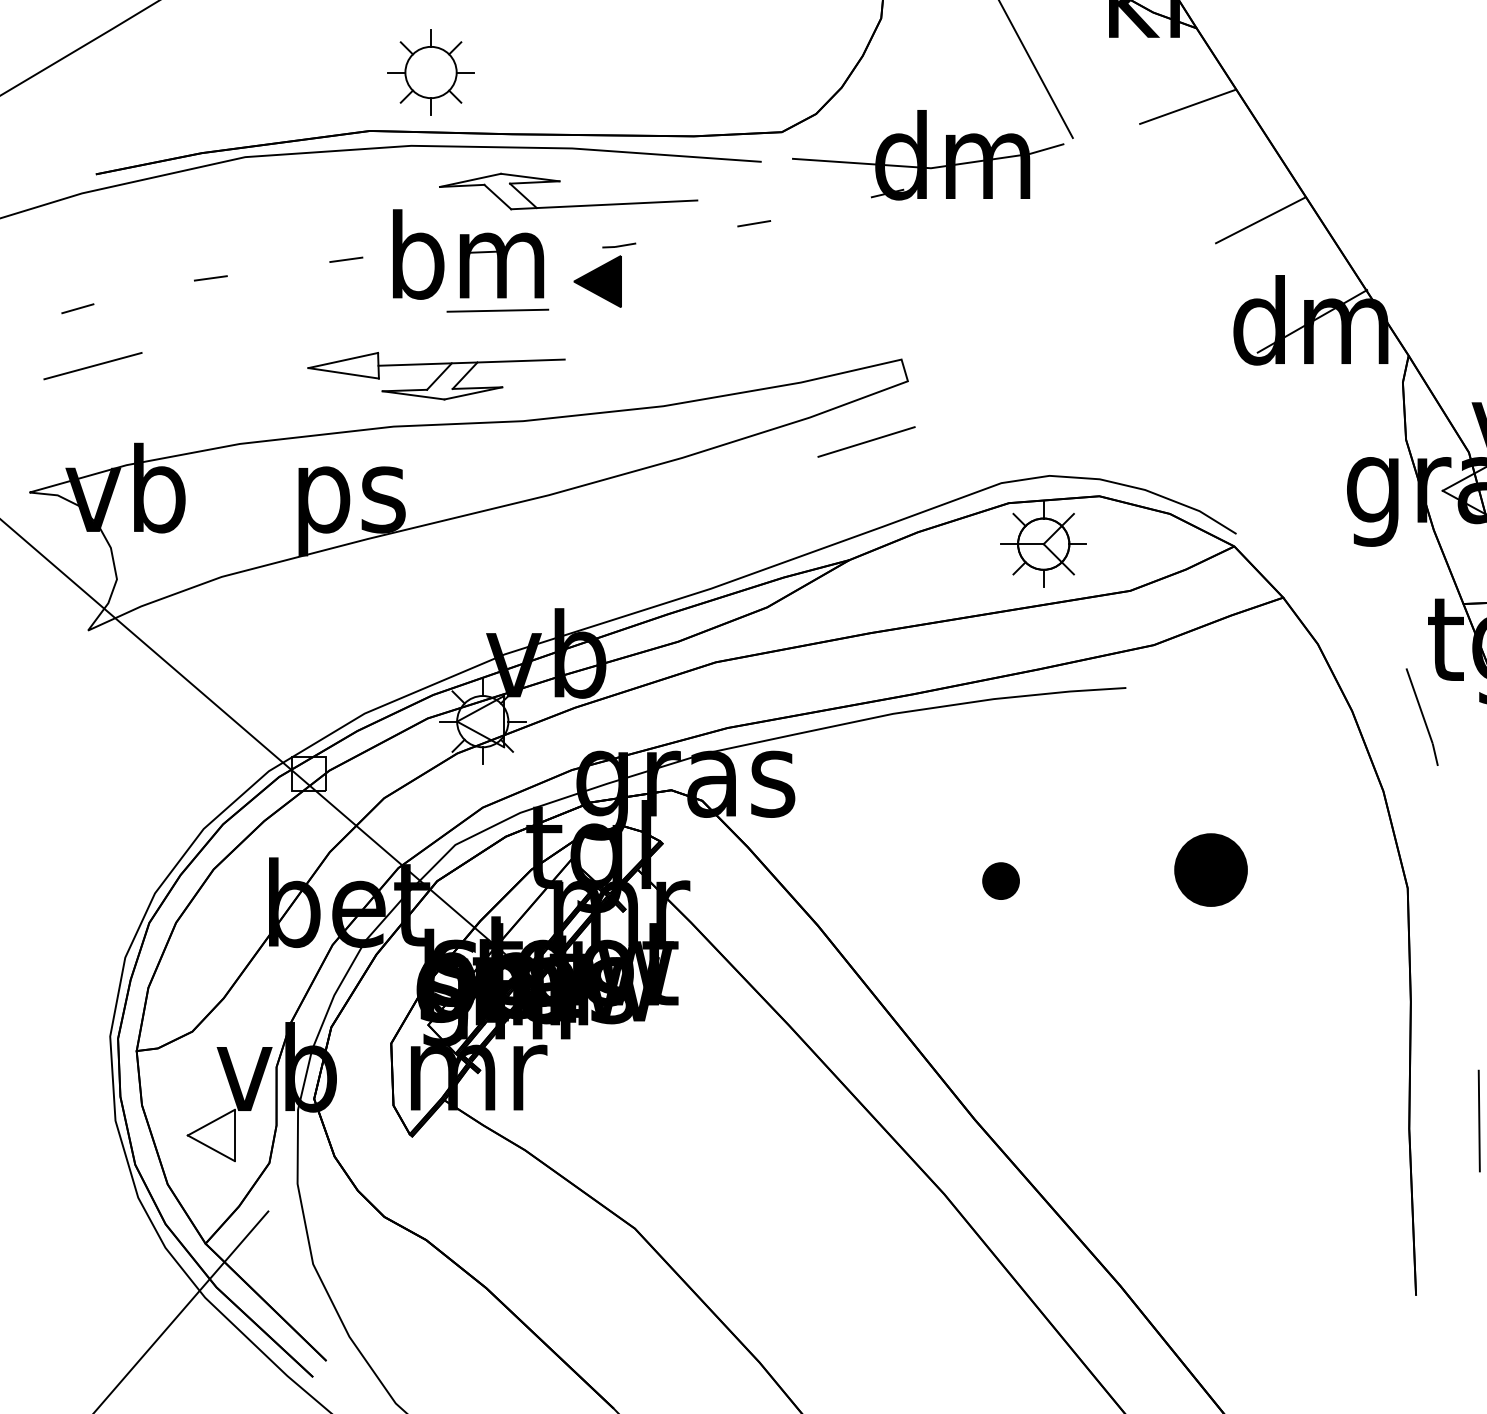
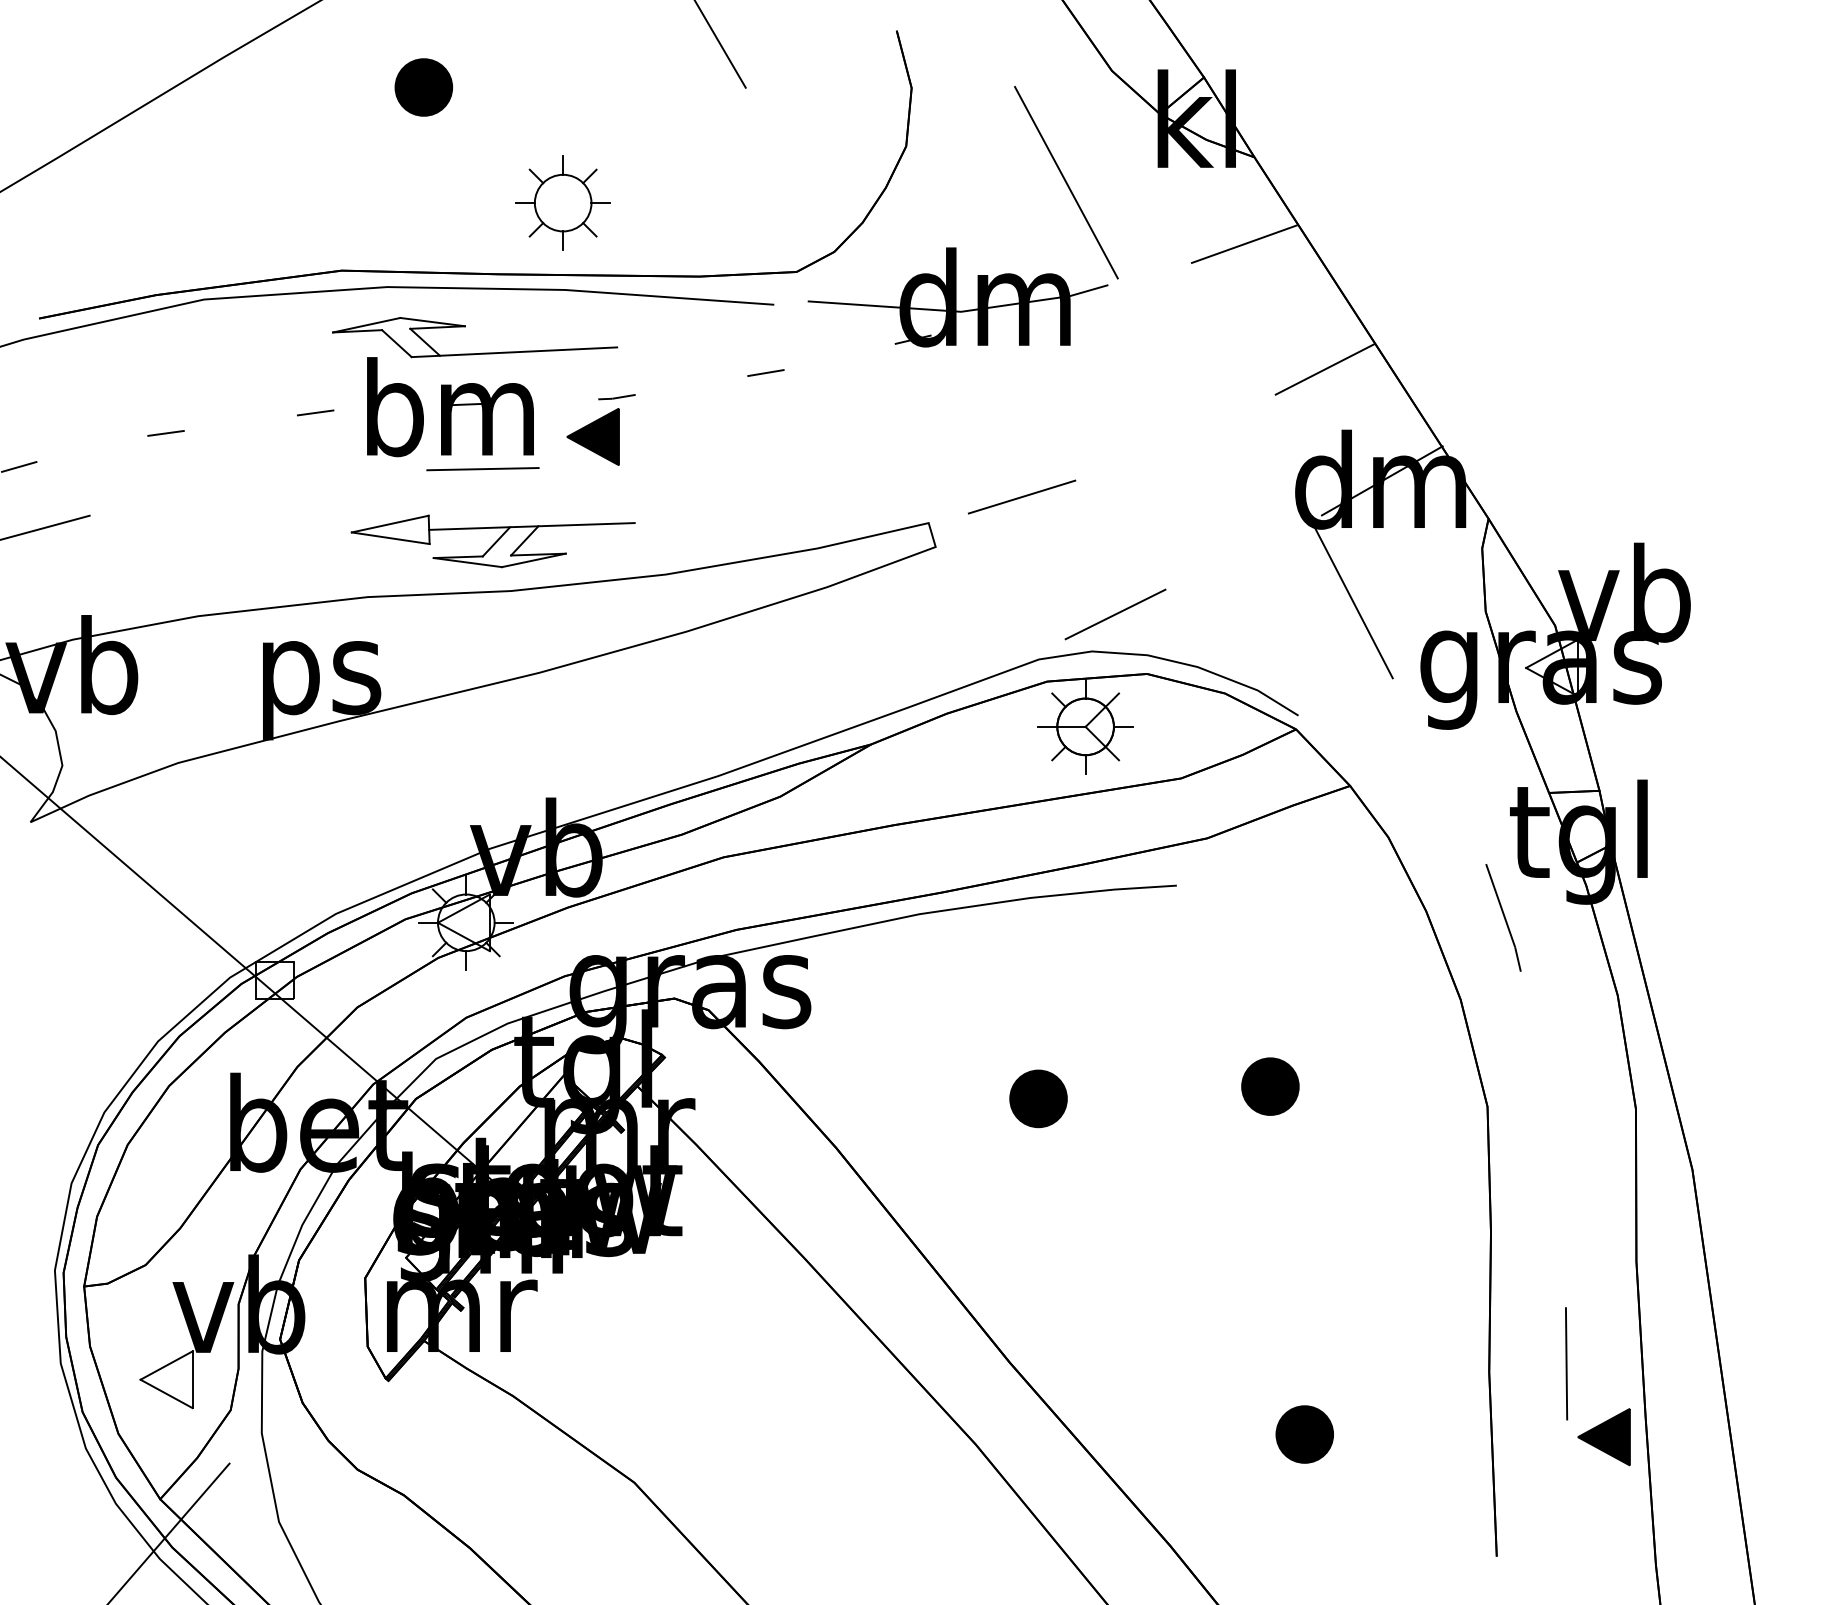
part: (430, 71) -> (562, 202), moved
part: (559, 182) -> (465, 327), moved
part: (435, 376) -> (492, 541), moved
line: (1286, 431) -> (1353, 602), added
line: (866, 441) -> (1021, 496), moved
line: (1070, 442) -> (1115, 614), added
part: (1211, 869) -> (1270, 1086), size x0.71
part: (1001, 880) -> (1038, 1098), size x1.43
part: (1241, 1185) -> (1304, 1434), added

